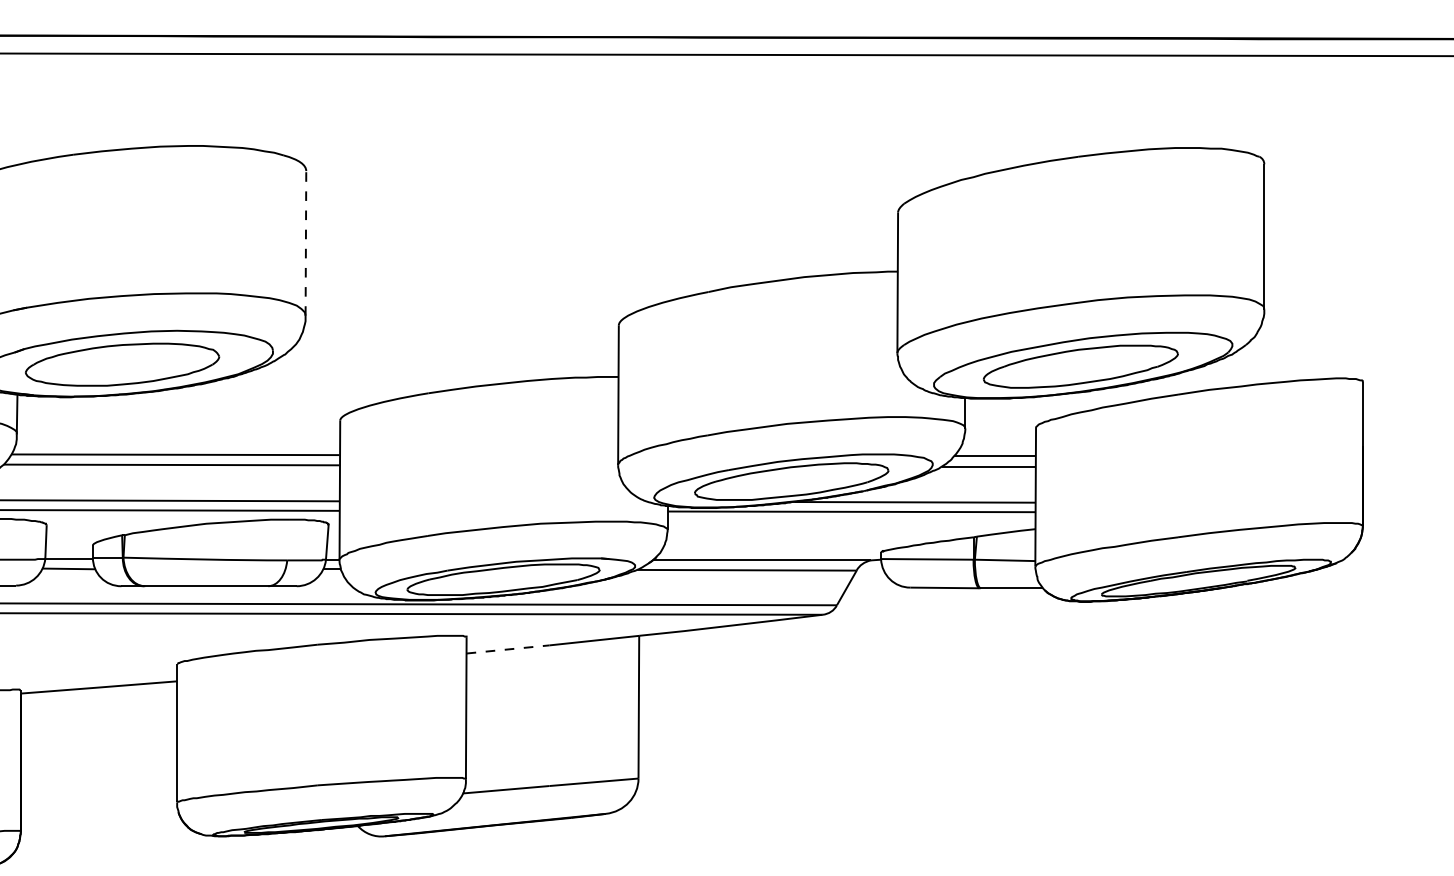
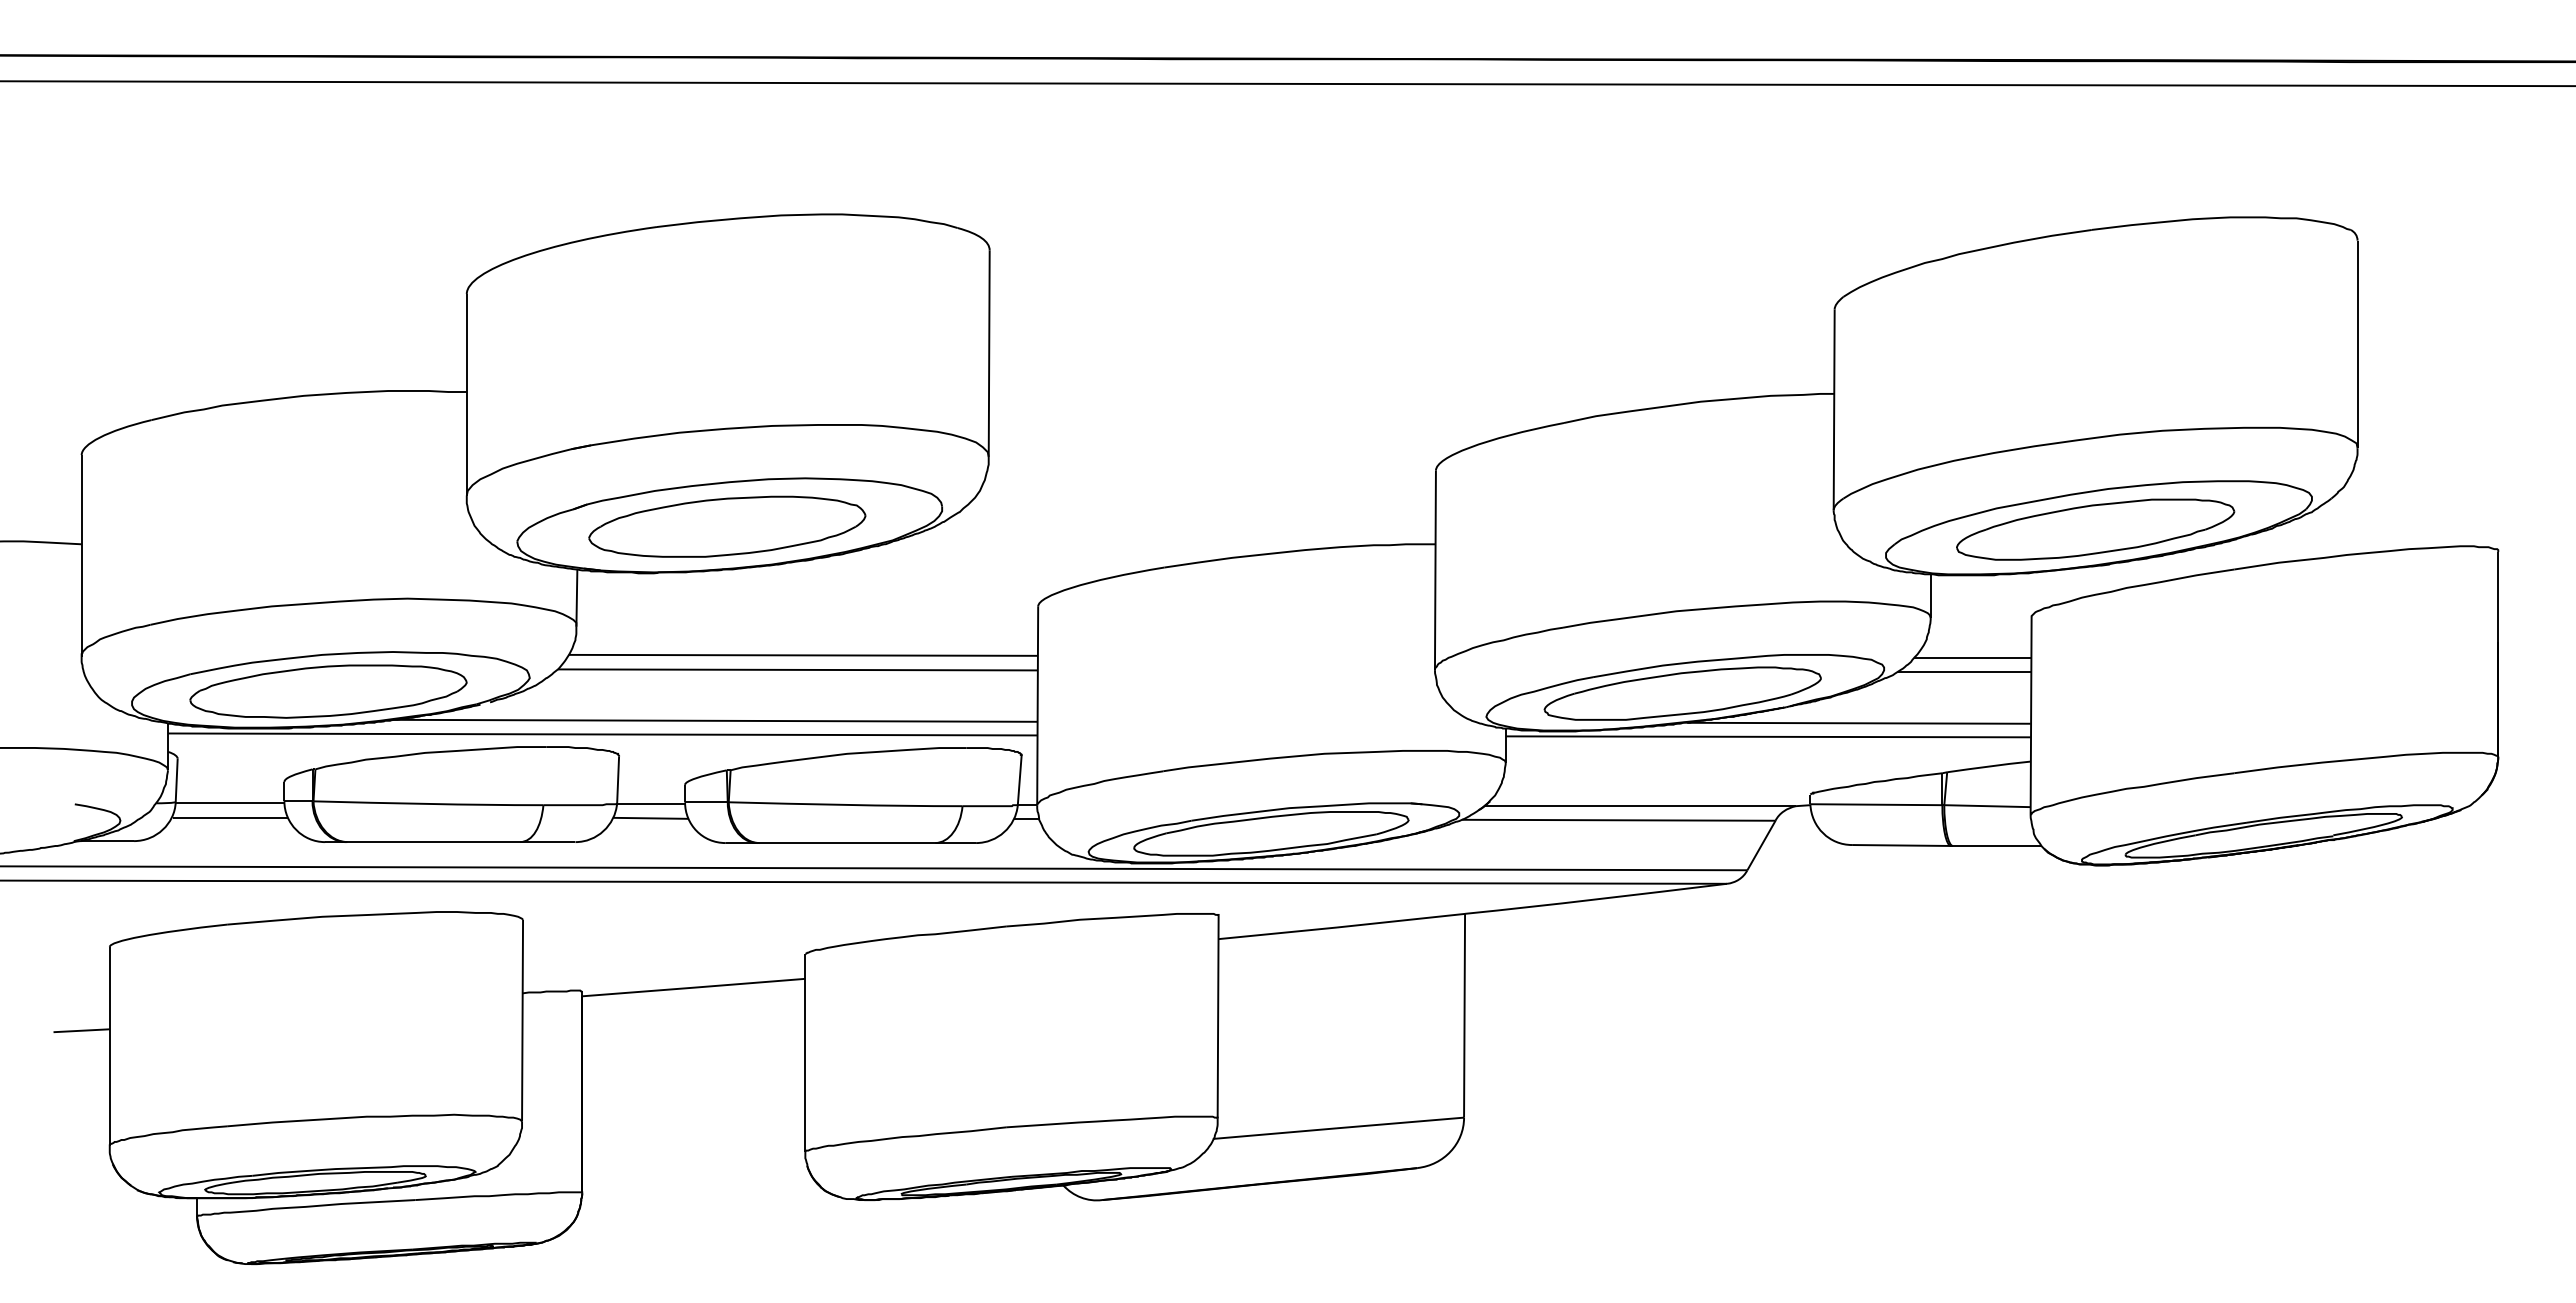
line: (306, 243) -> (989, 353), dashed -> solid
line: (508, 649) -> (1278, 933), dashed -> solid

